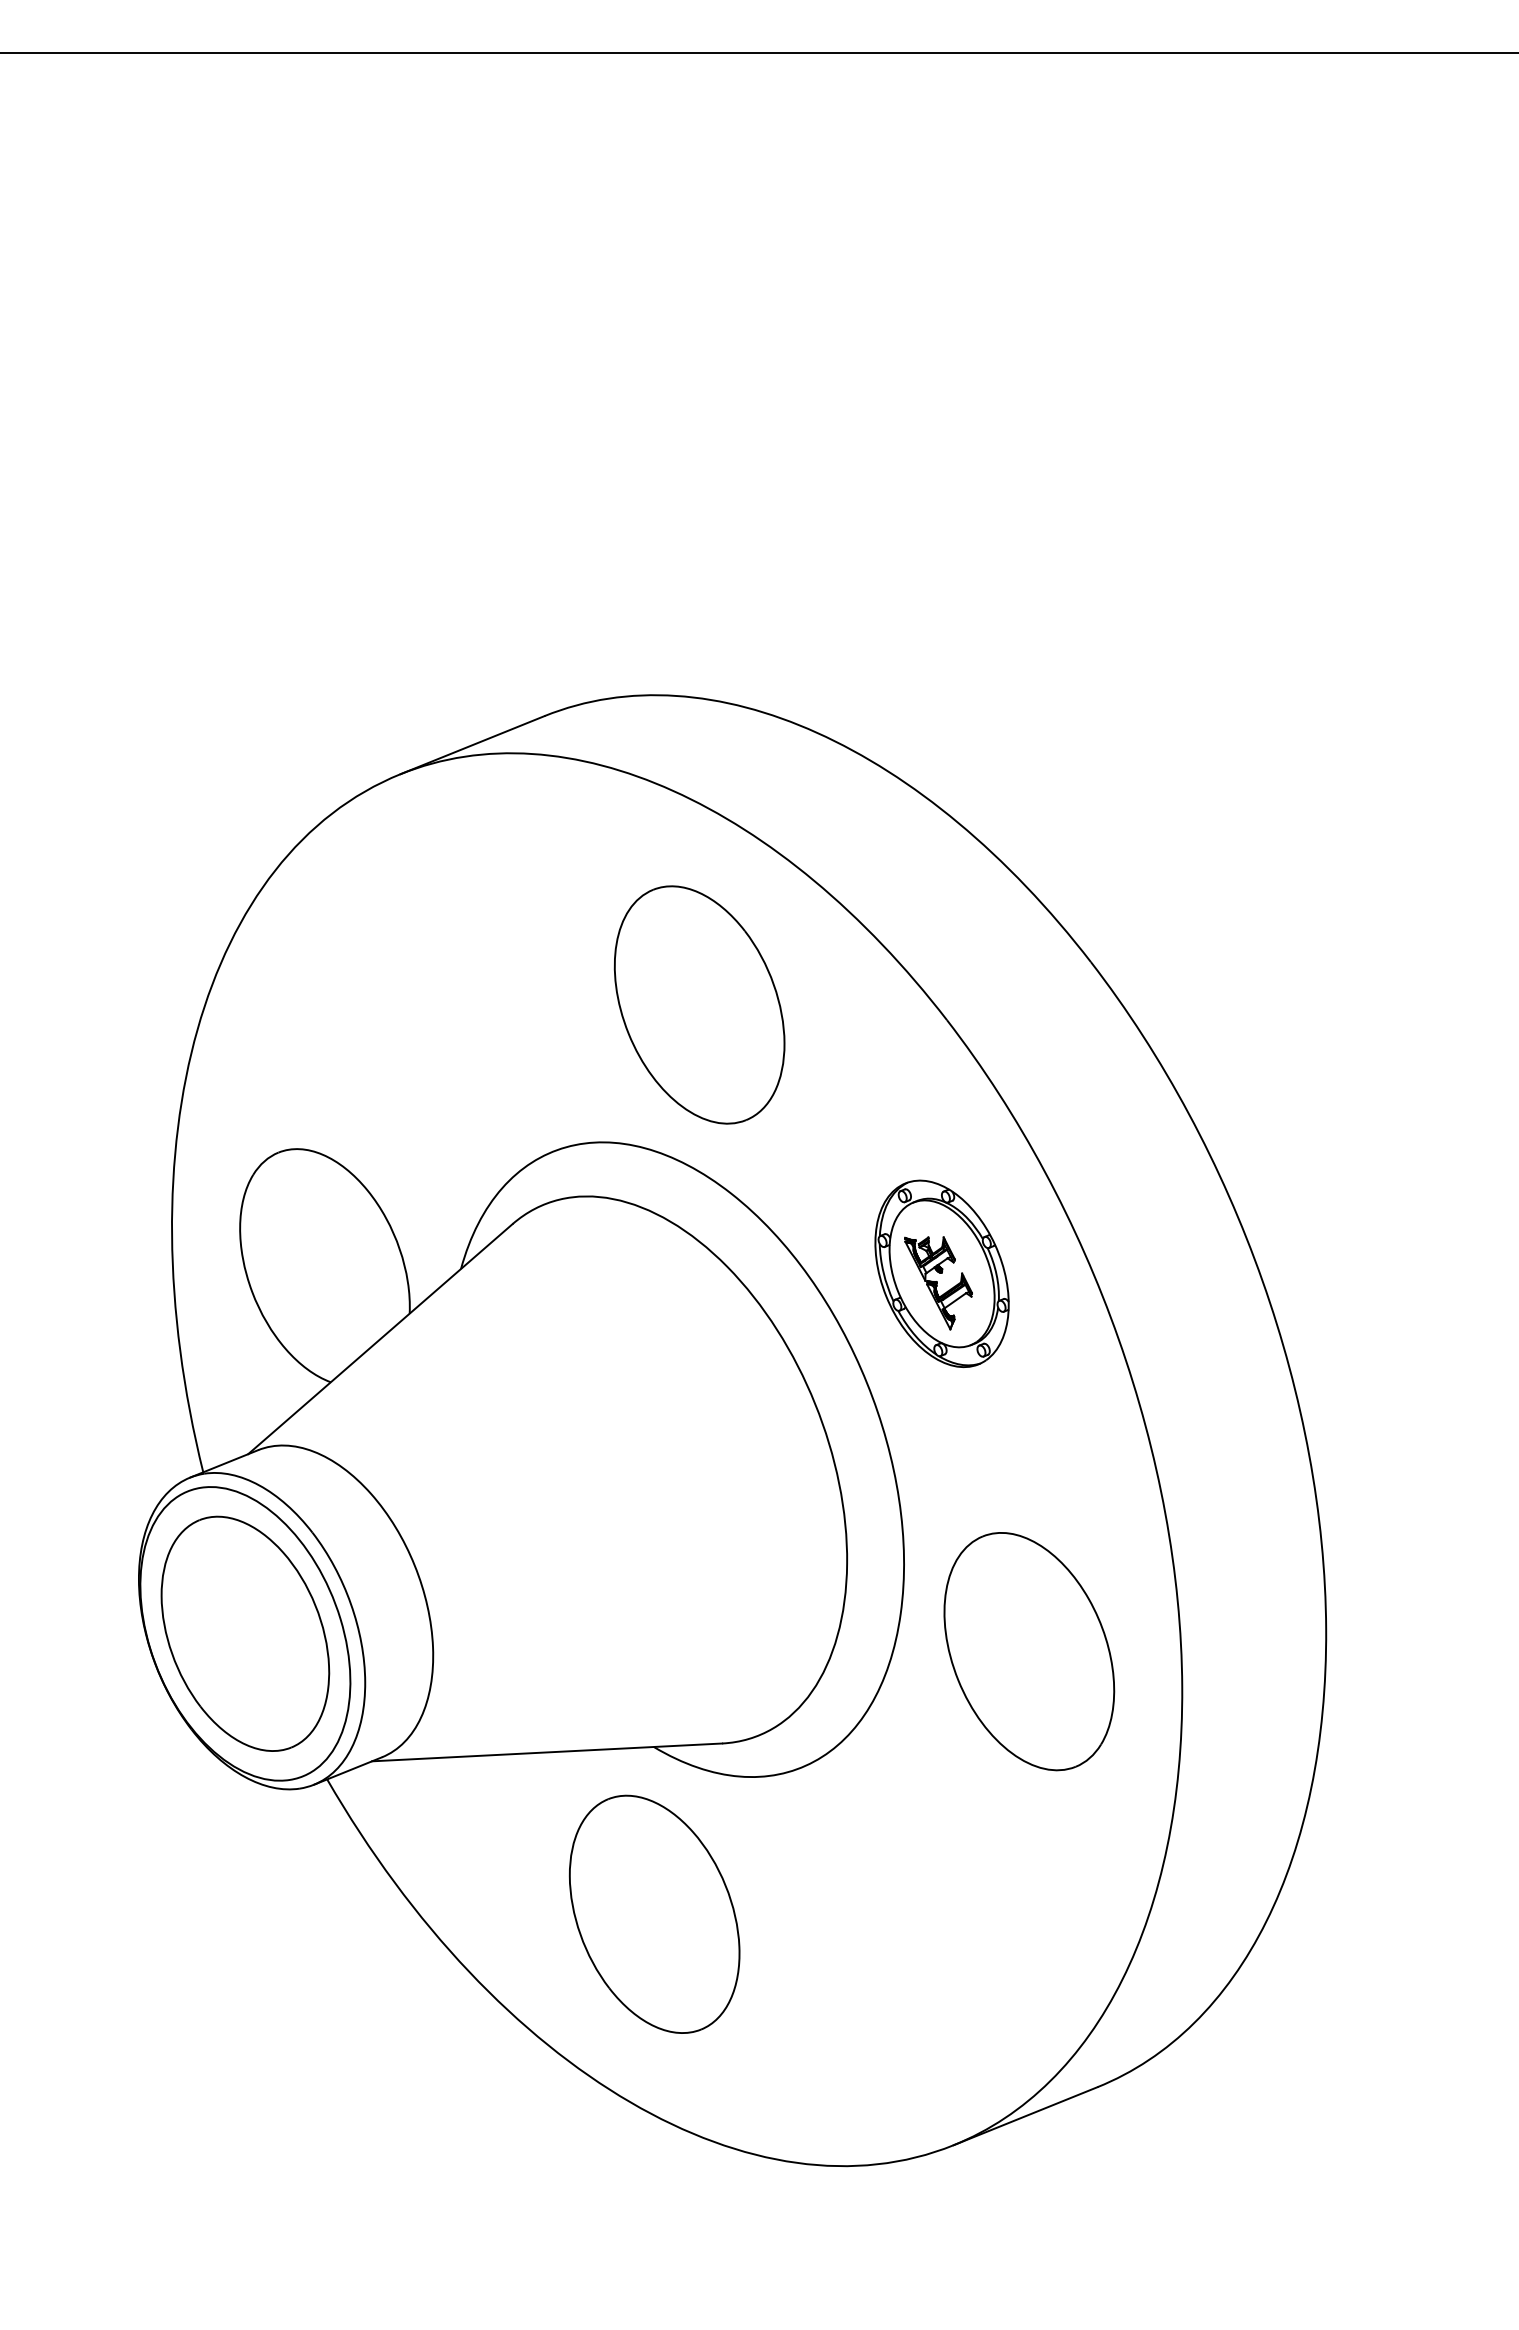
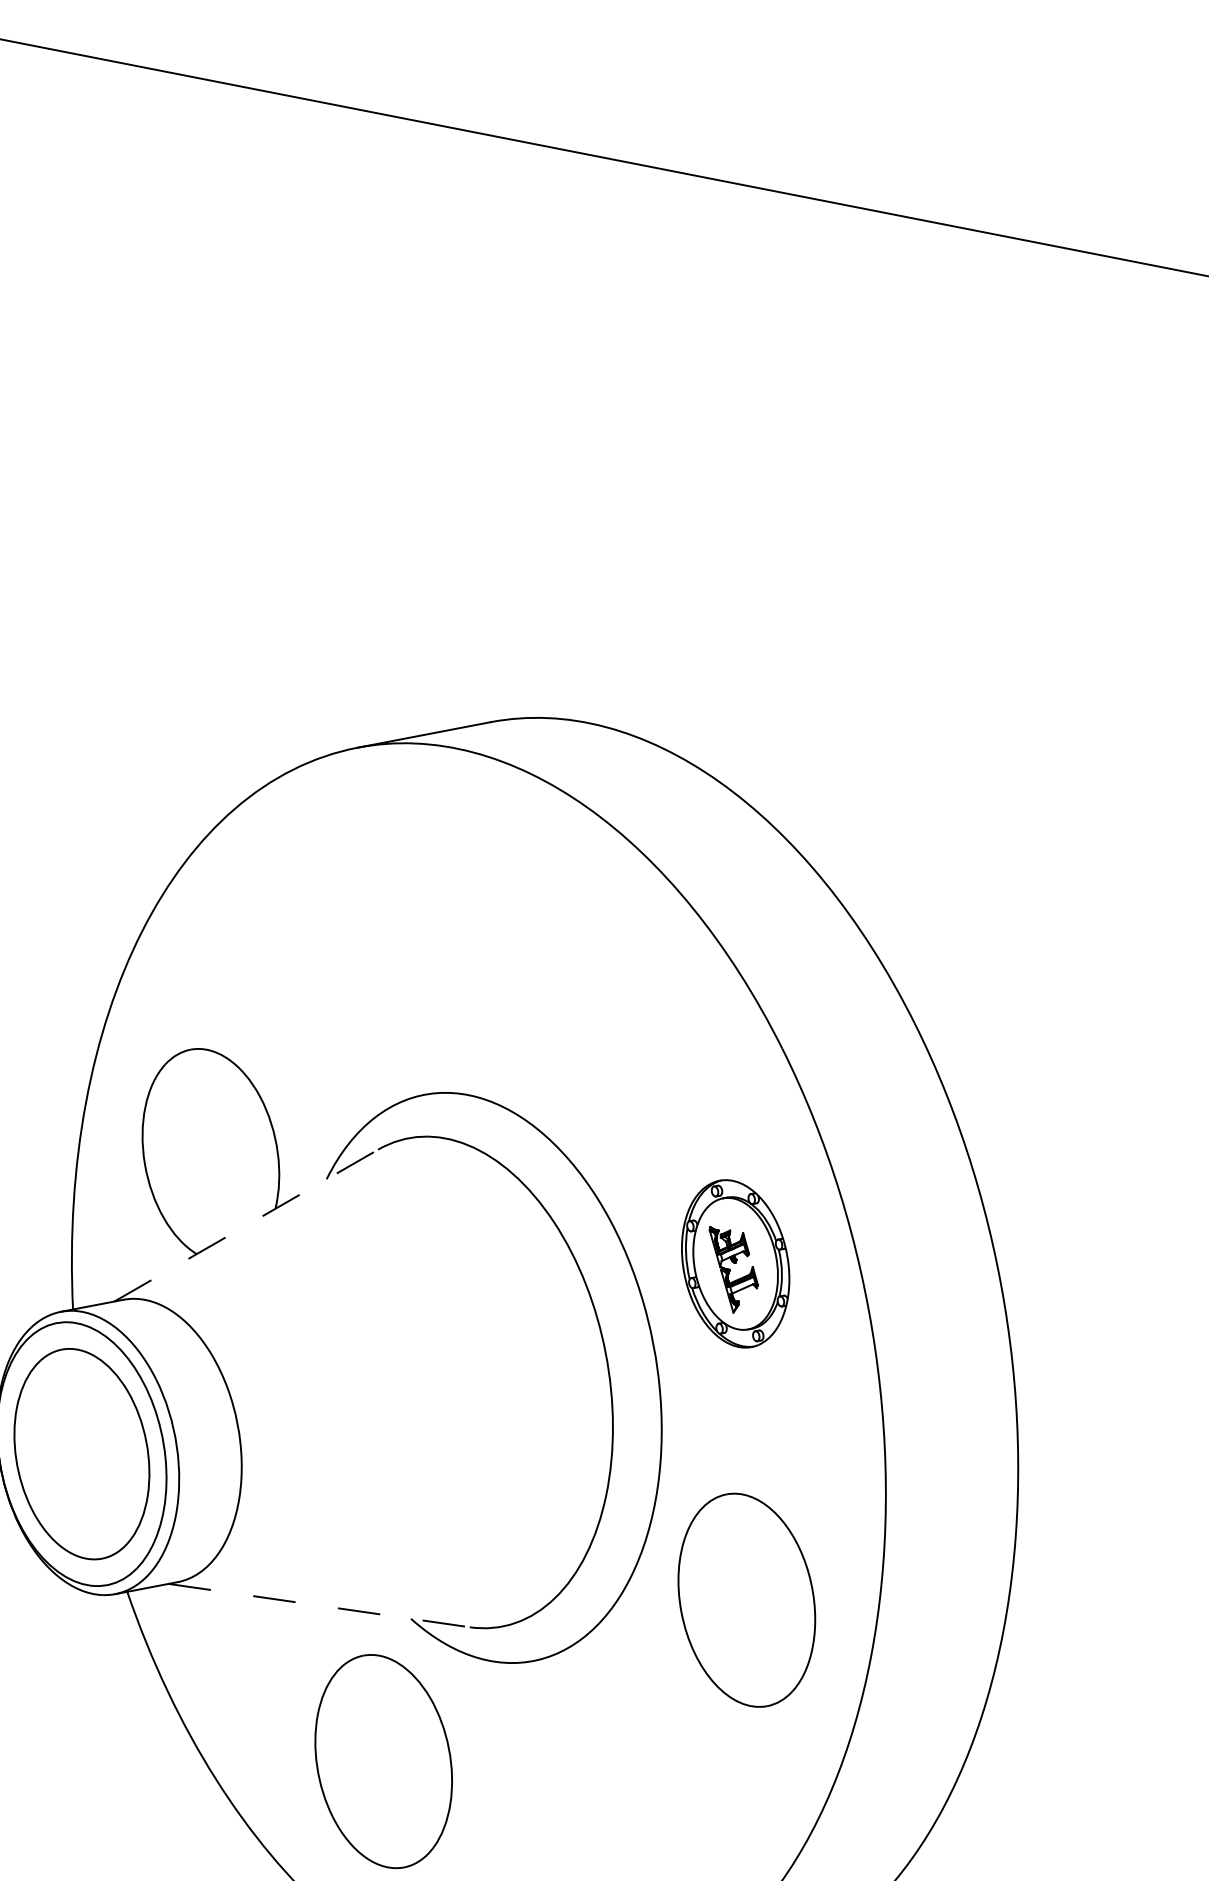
part: (699, 1004) -> (574, 993), removed
line: (380, 1338) -> (246, 1225), solid -> dashed
line: (547, 1752) -> (319, 1605), solid -> dashed

